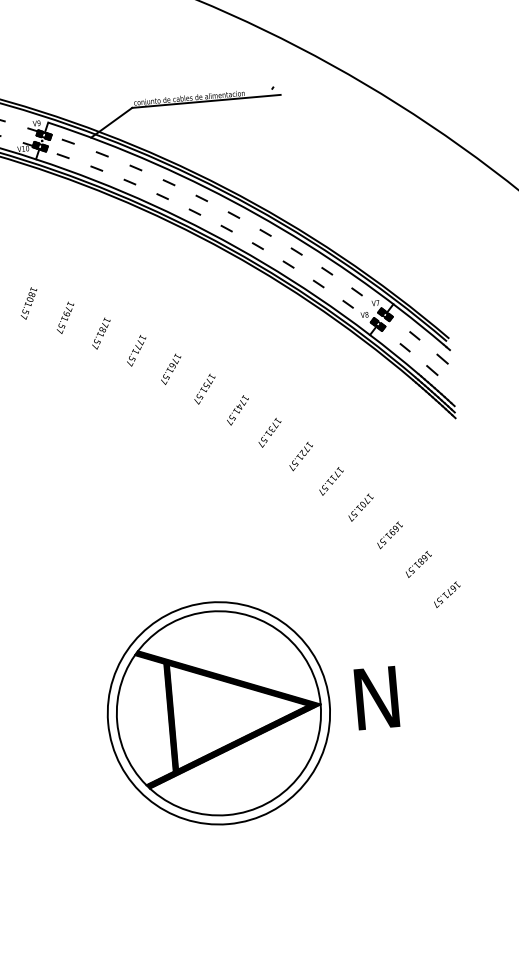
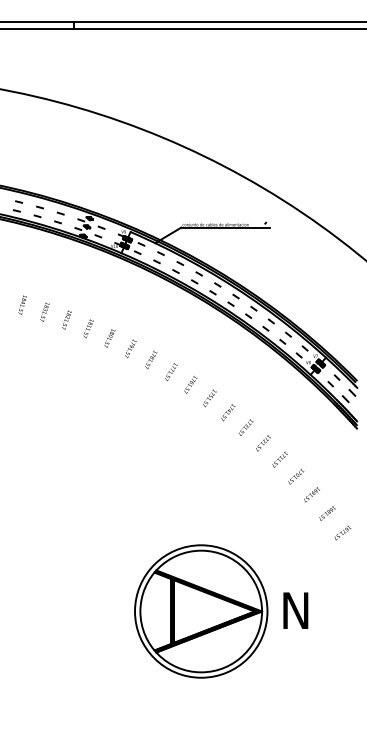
part: (252, 710) -> (221, 611), moved

